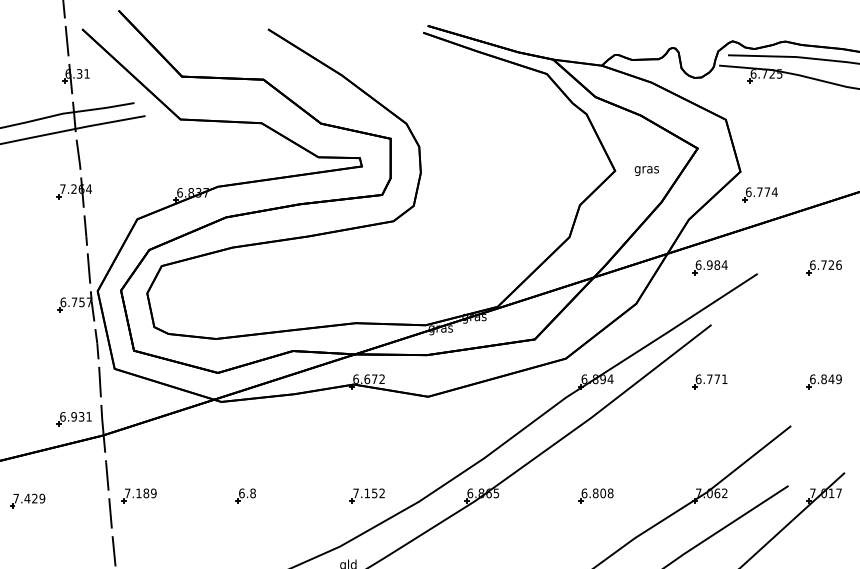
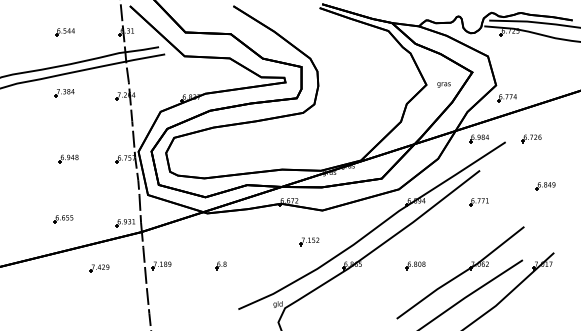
part: (823, 267) -> (531, 138), moved
part: (823, 382) -> (545, 186), moved
part: (367, 495) -> (309, 241), moved

